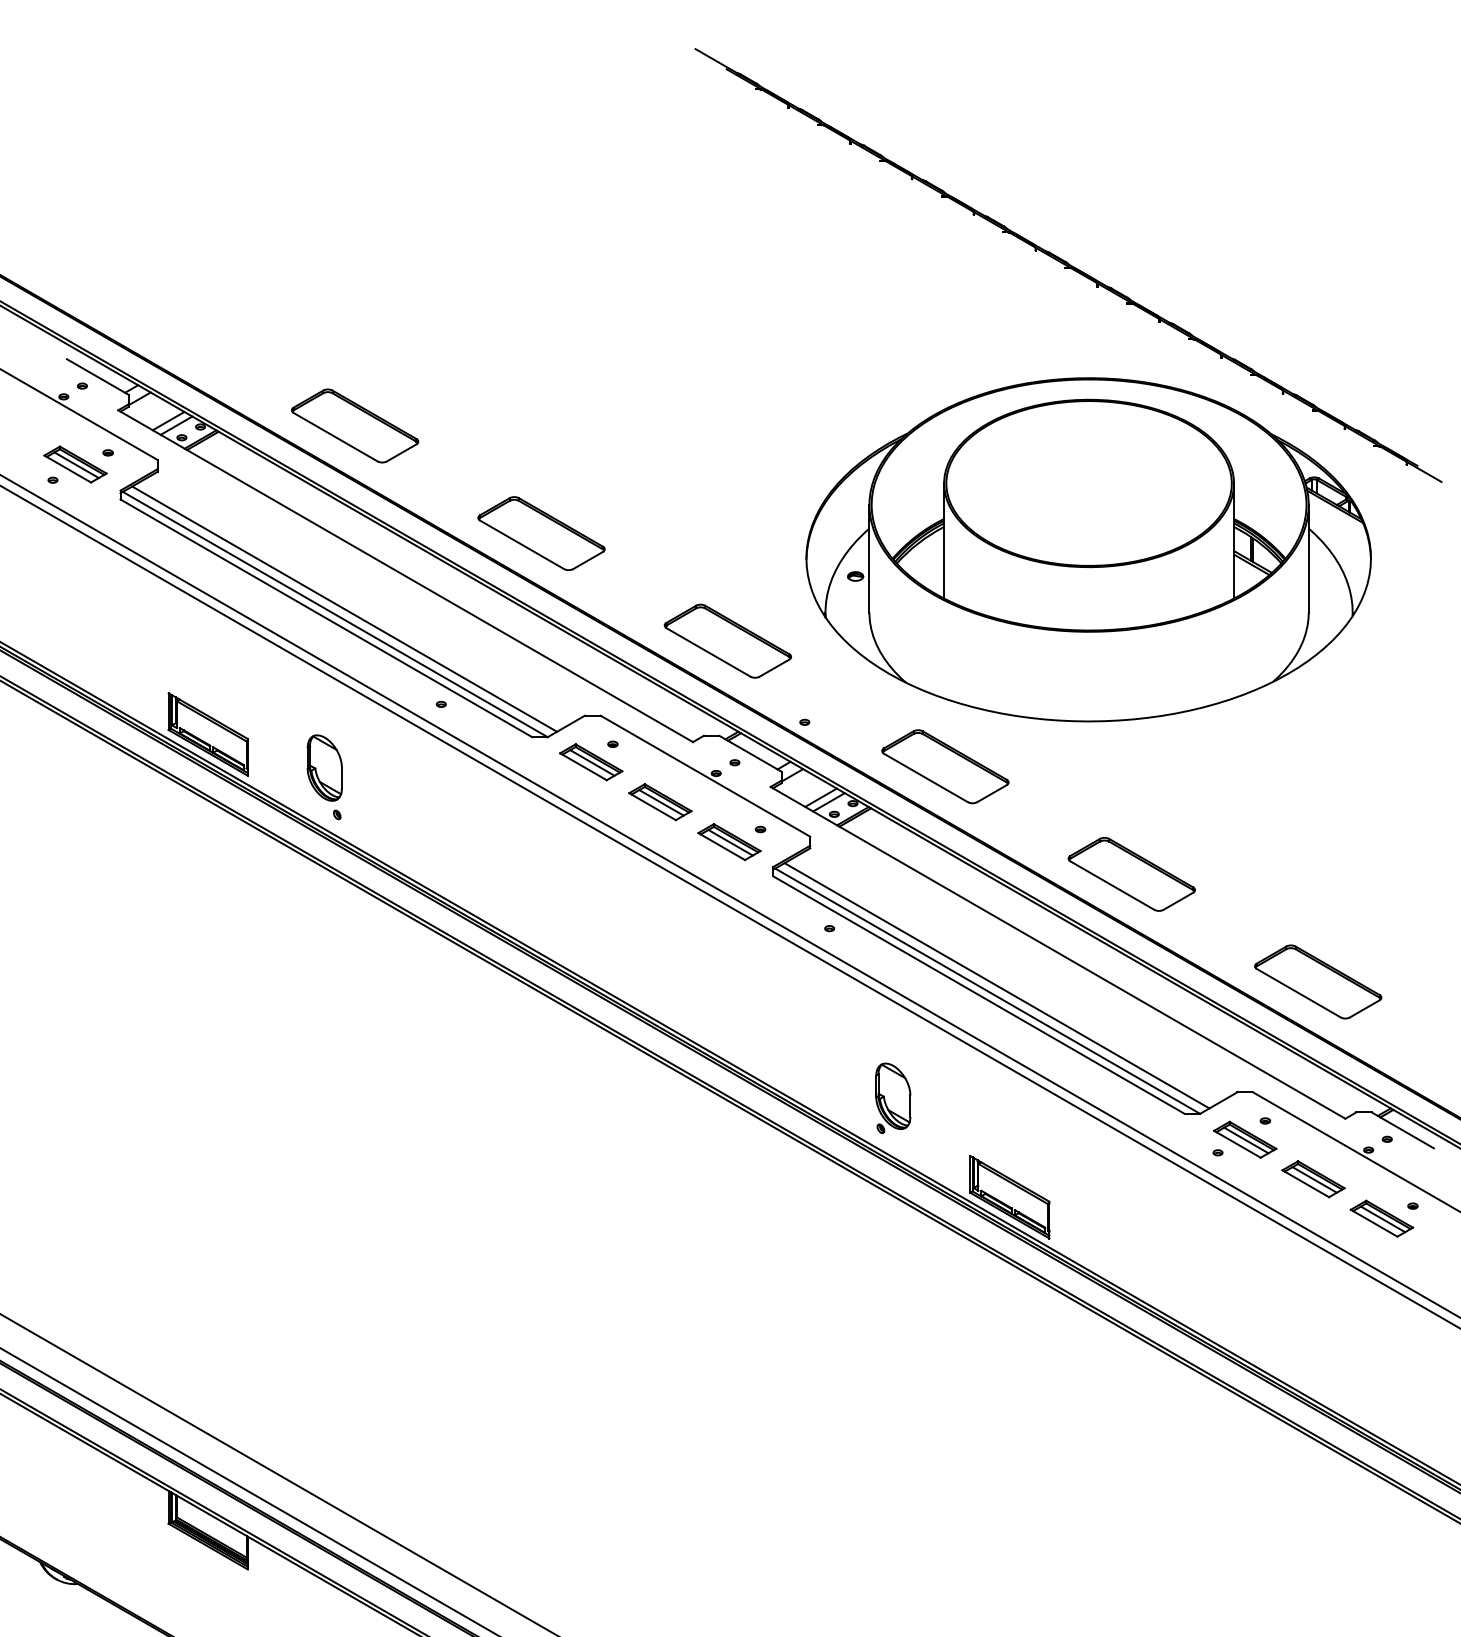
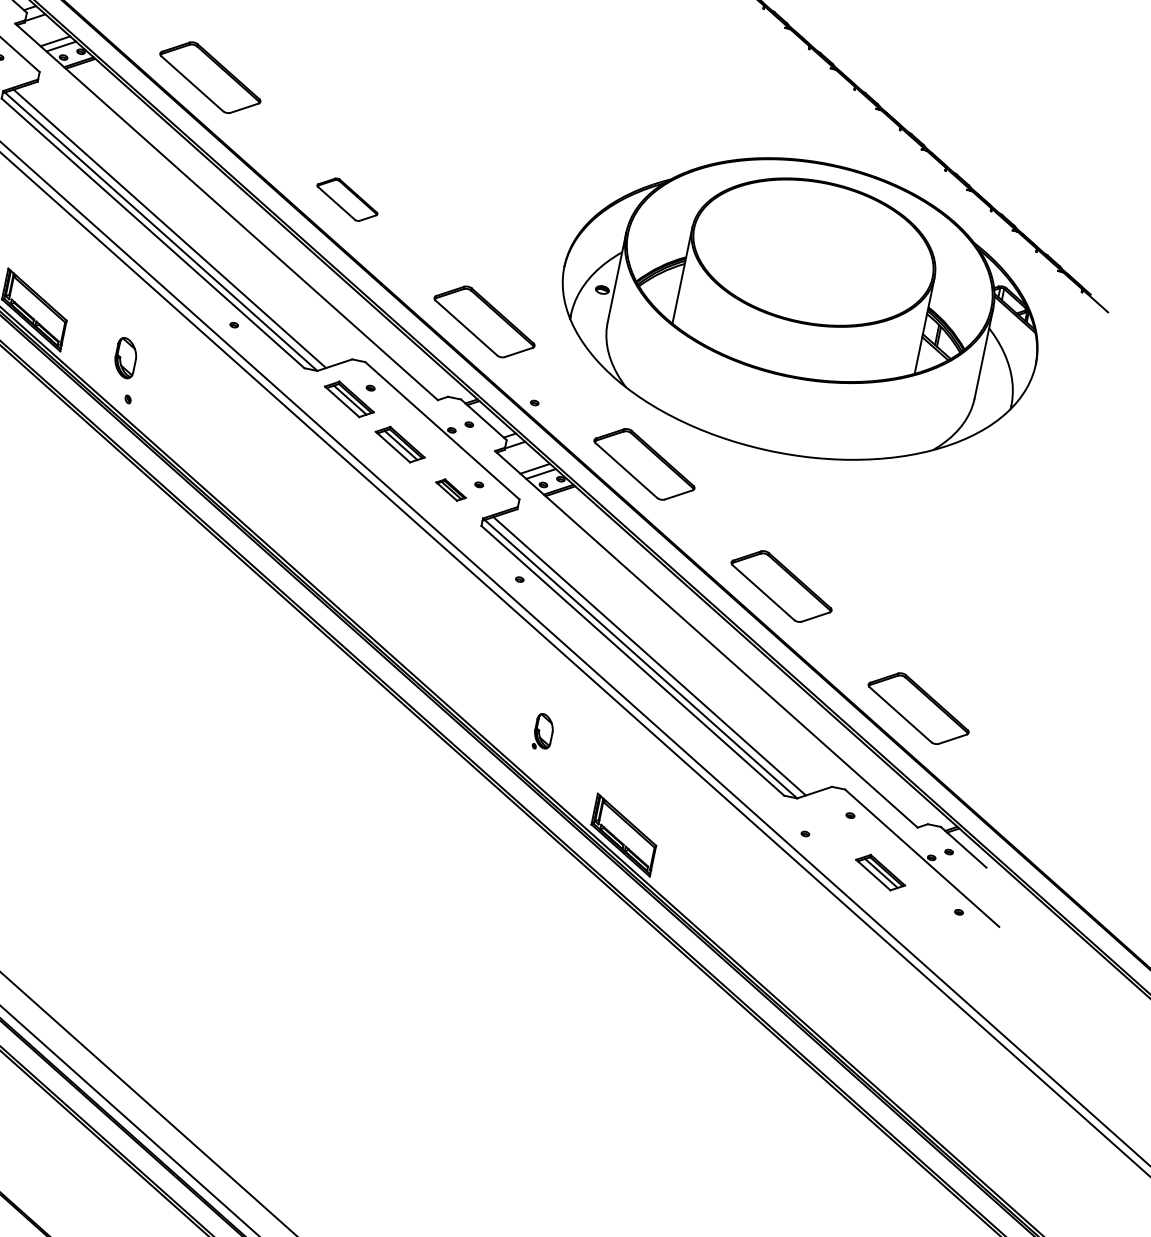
part: (541, 533) -> (347, 199), size x0.6
part: (324, 767) -> (125, 357), size x0.7
part: (729, 842) -> (451, 490), size x0.6
part: (893, 1097) -> (543, 731), size x0.6
part: (1245, 1139) -> (830, 827), removed
part: (1381, 1218) -> (930, 917), removed

